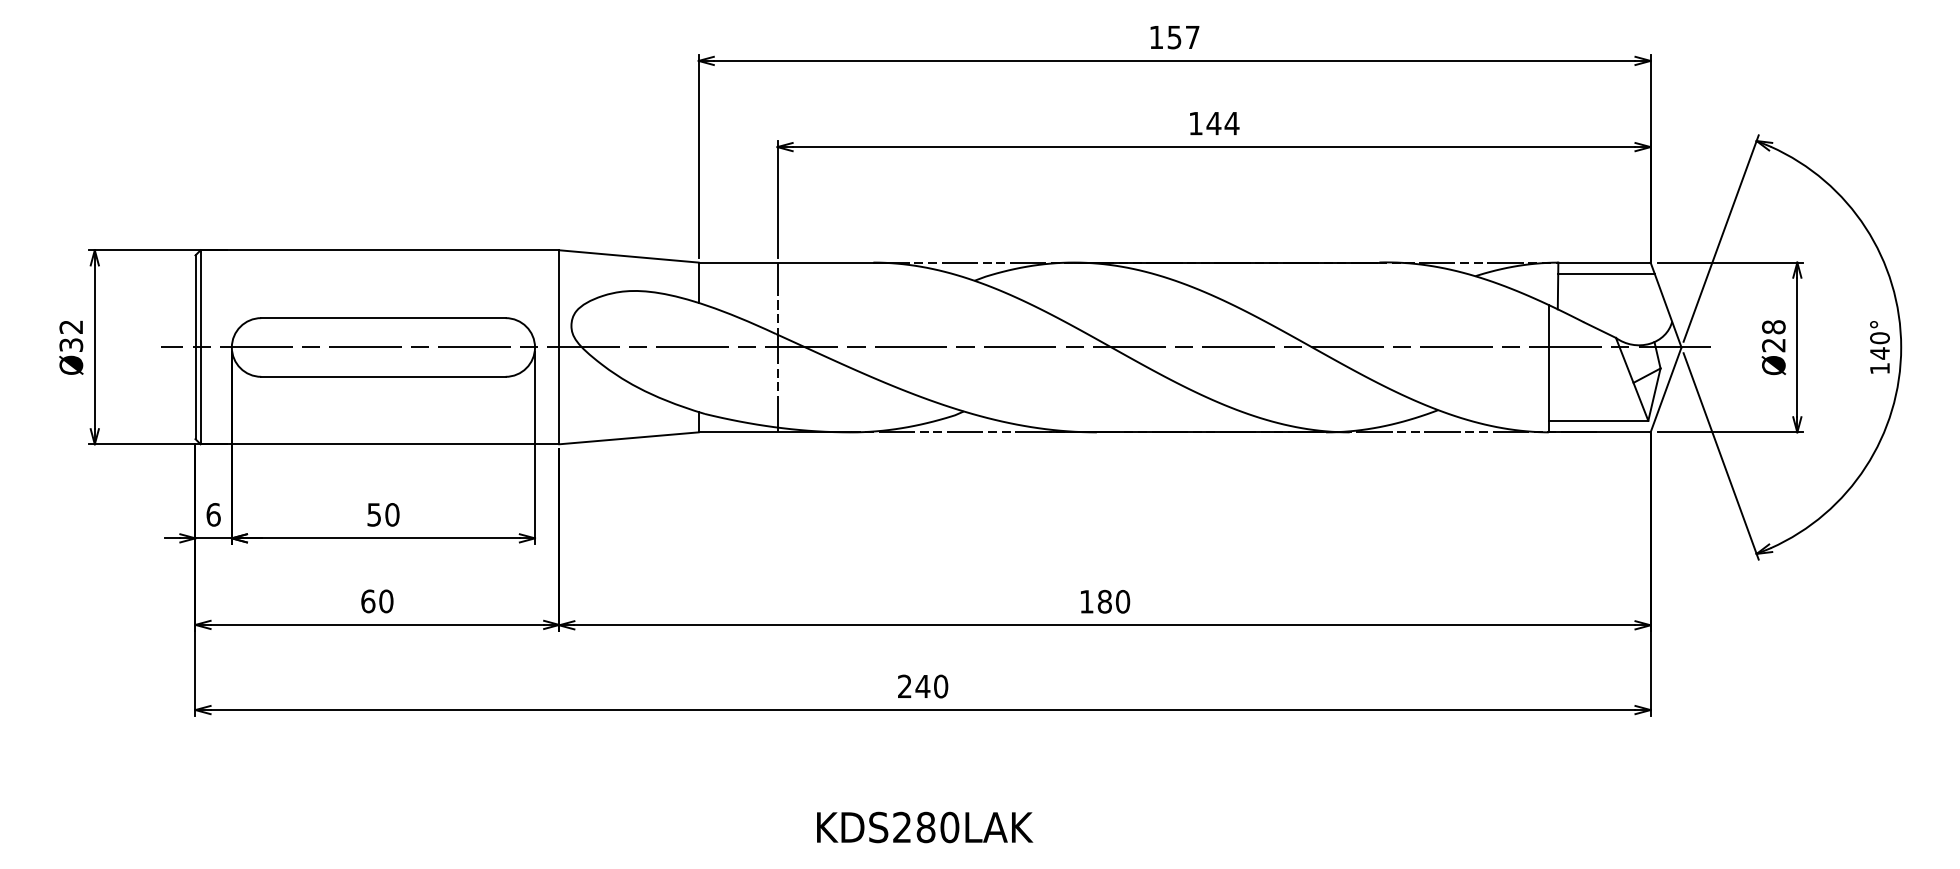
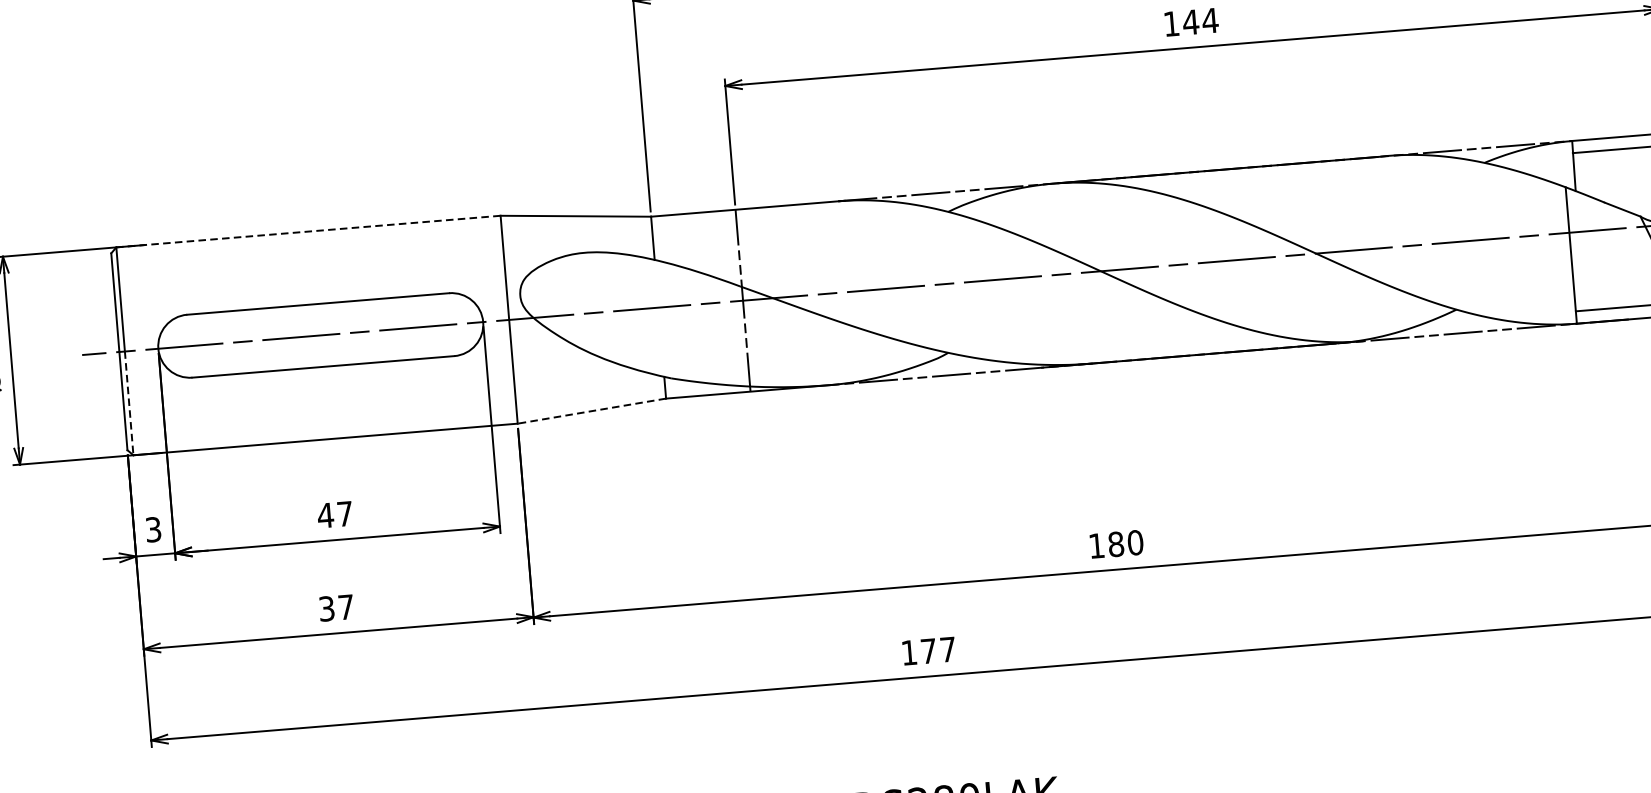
line: (379, 250) -> (308, 231), solid -> dashed
line: (200, 395) -> (128, 402), solid -> dashed
line: (629, 438) -> (592, 411), solid -> dashed
text: (213, 514) -> (153, 529), 6 -> 3
text: (382, 514) -> (334, 514), 50 -> 47
text: (377, 601) -> (336, 608), 60 -> 37
text: (923, 686) -> (929, 651), 240 -> 177

